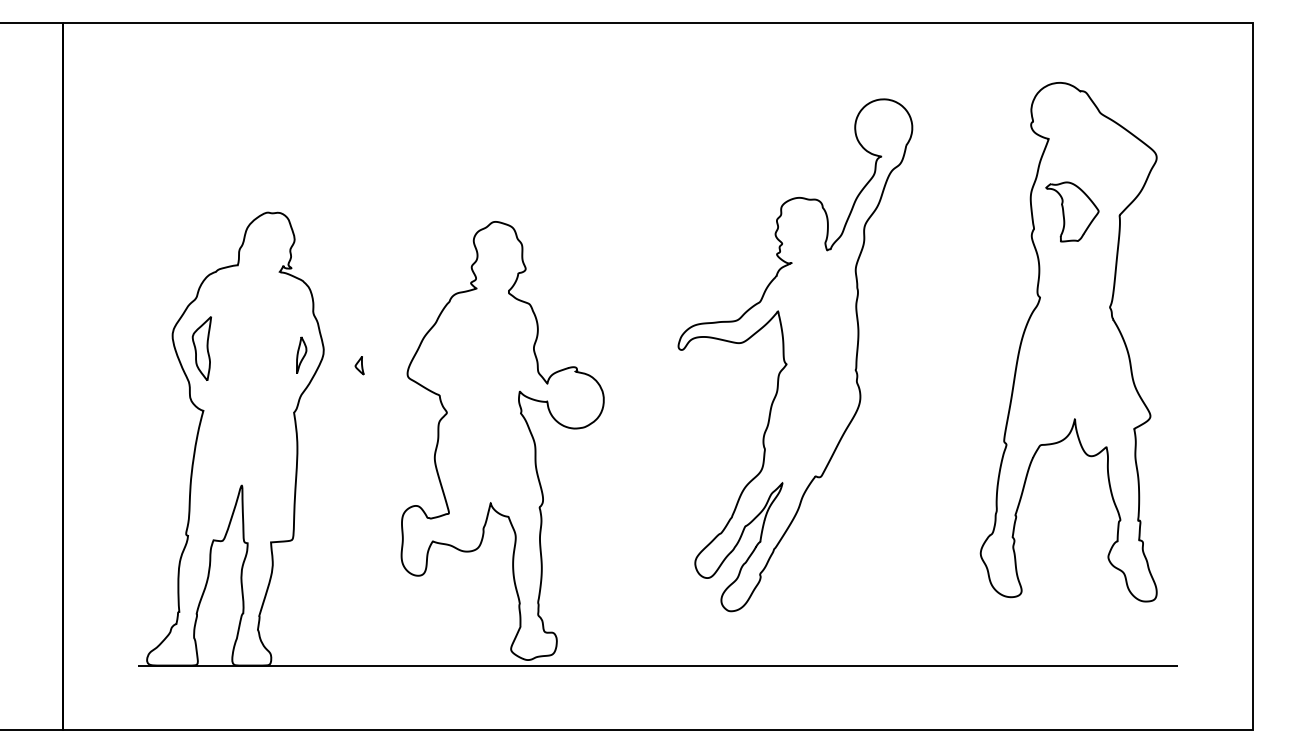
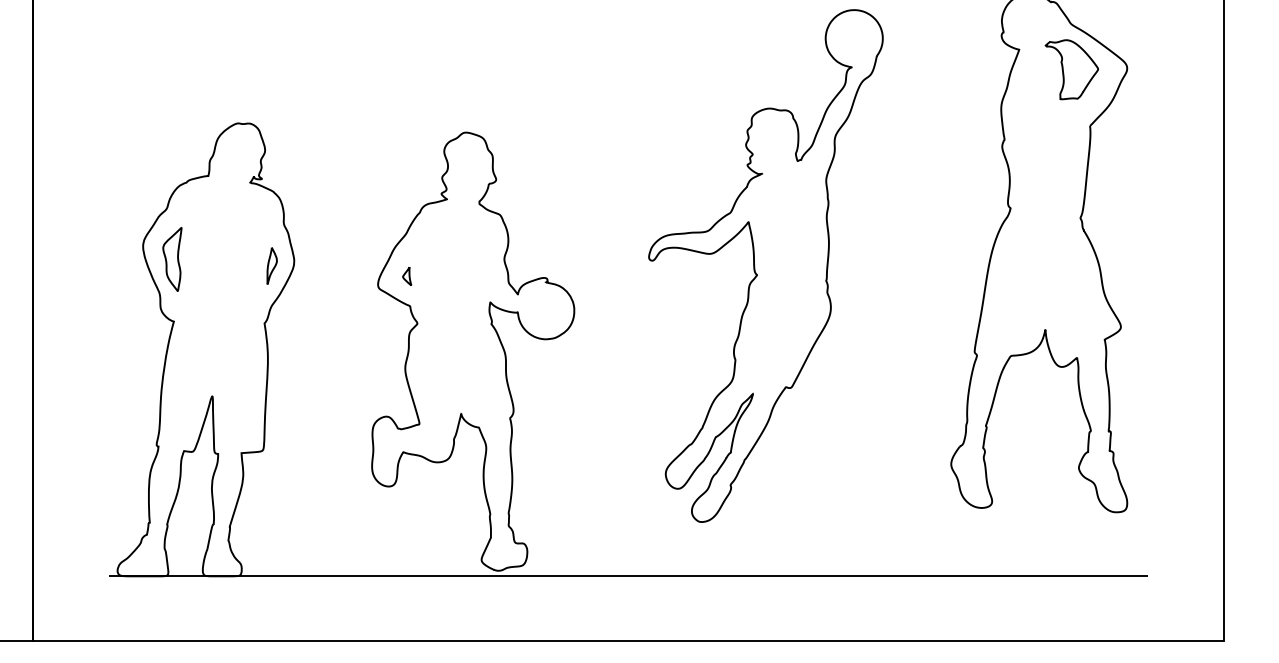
part: (1072, 211) -> (1072, 69), moved
part: (359, 365) -> (407, 276), moved

